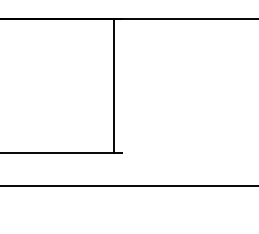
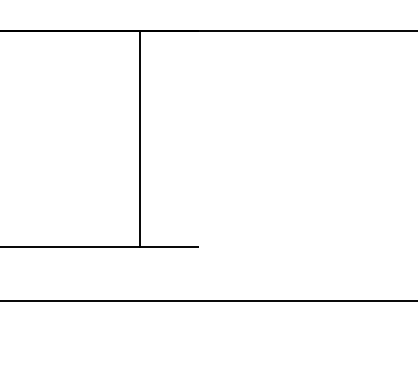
line: (113, 86) -> (139, 139), moved

